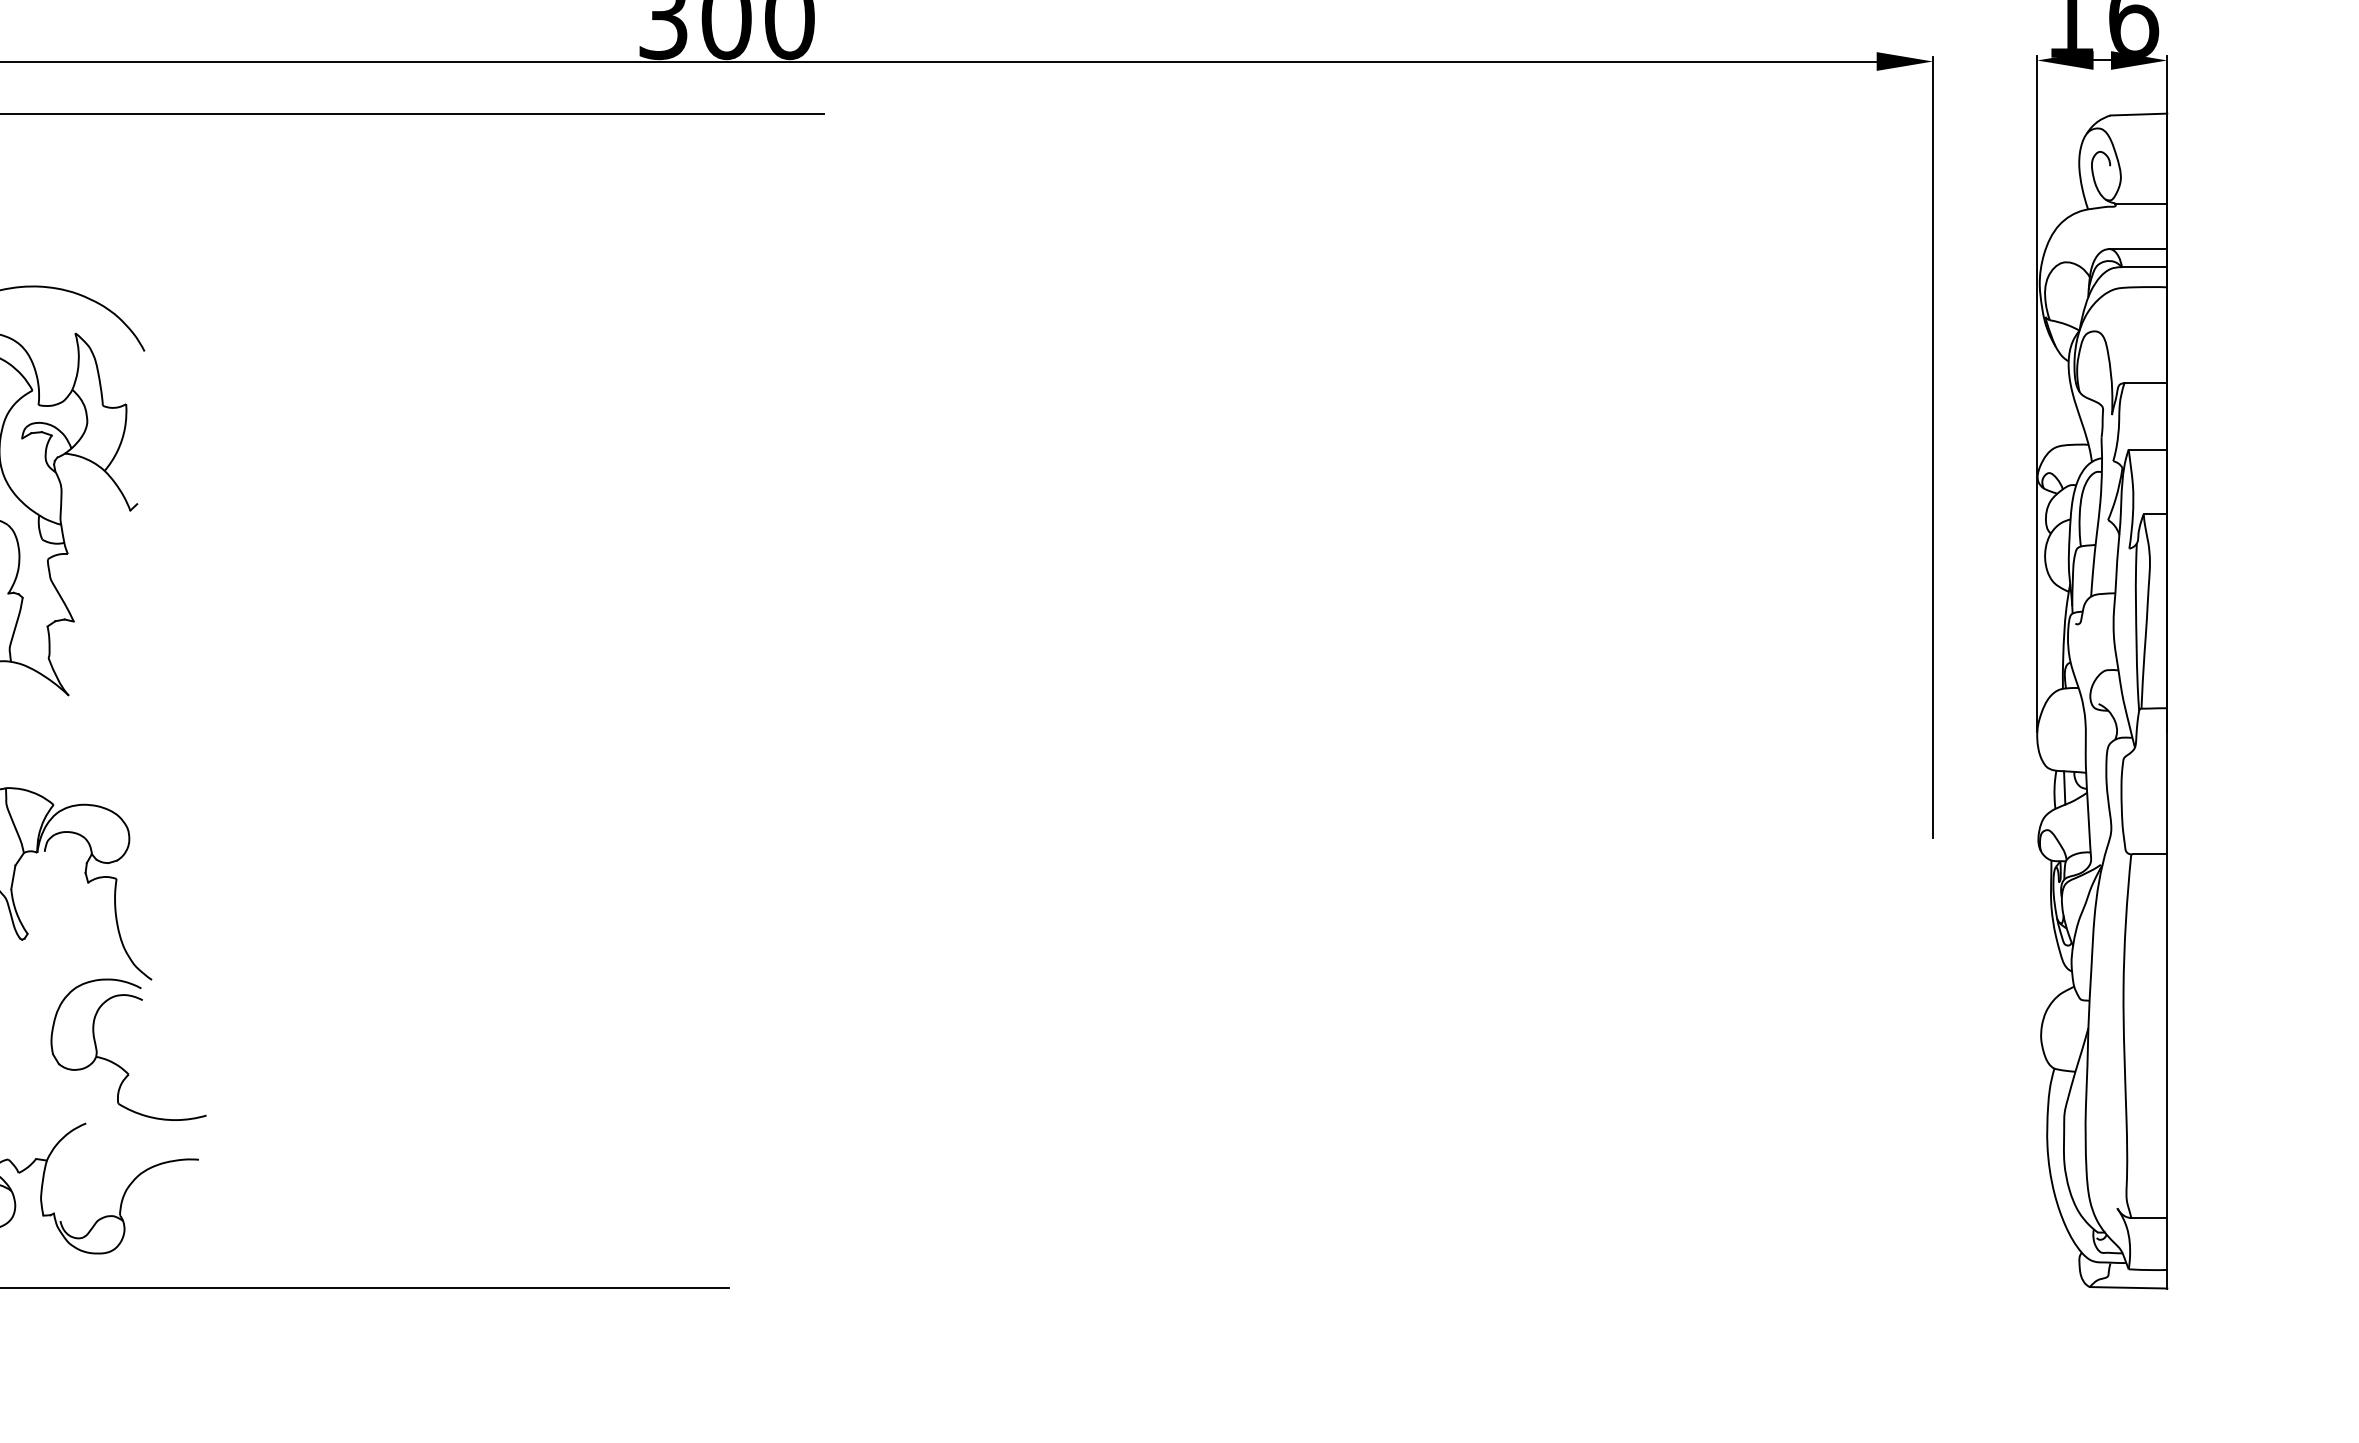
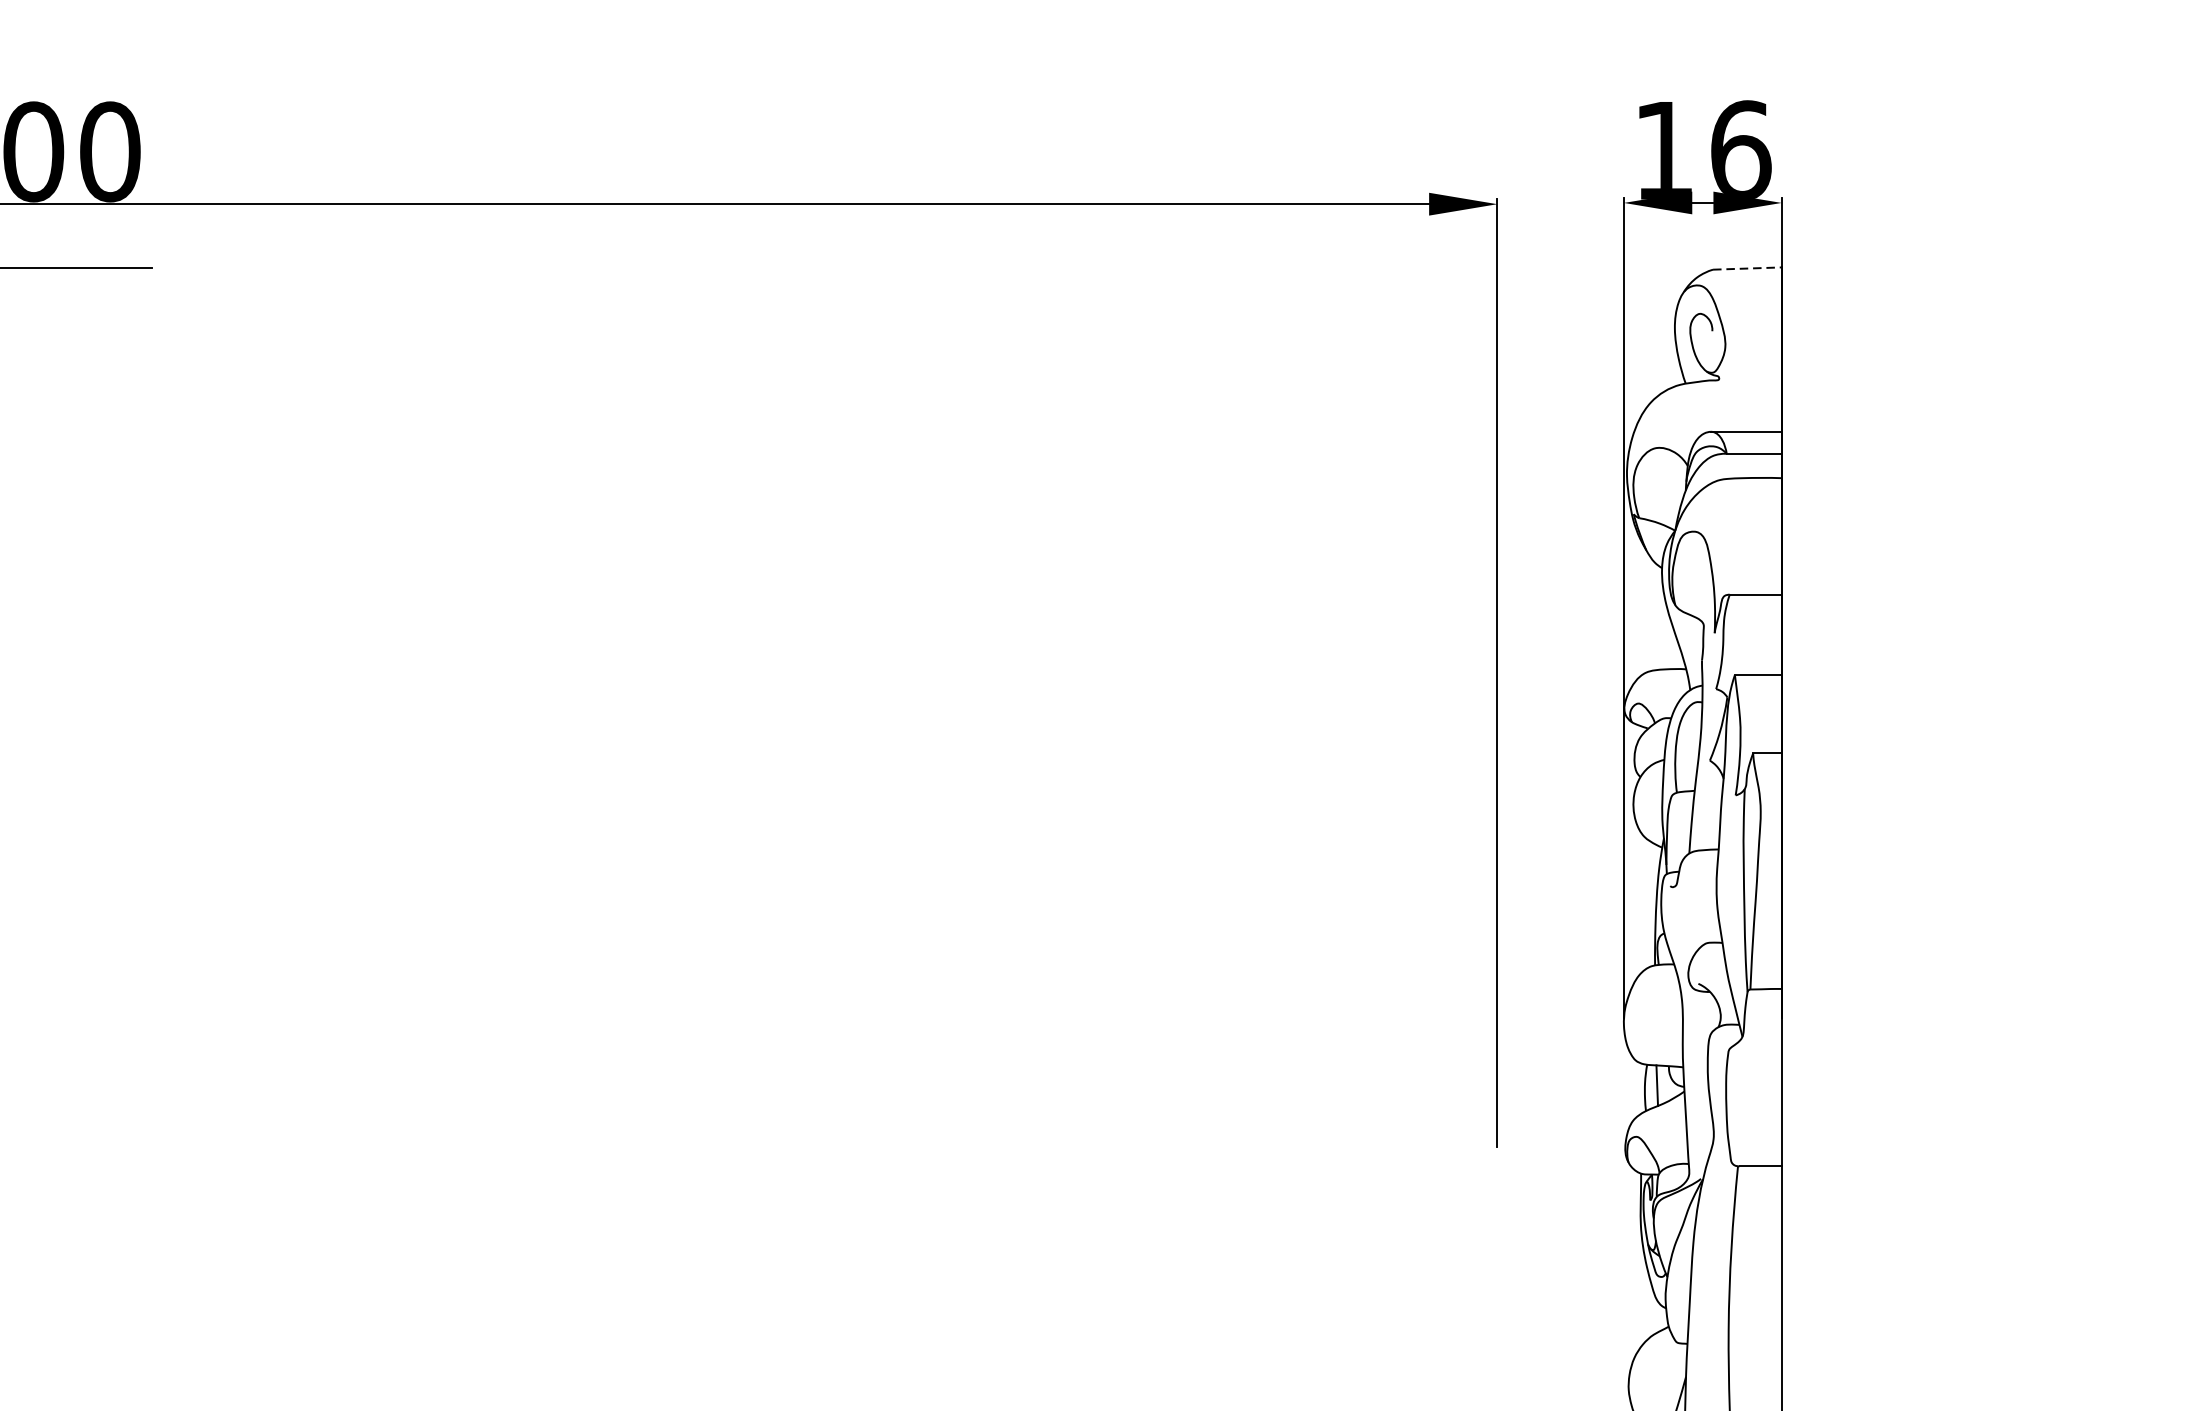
line: (2139, 114) -> (1748, 268), solid -> dashed
line: (2141, 203) -> (1750, 376), removed

